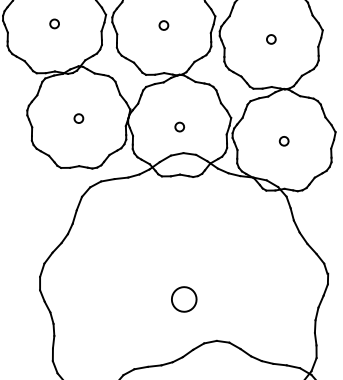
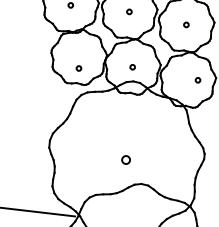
circle: (78, 118) -> (78, 68), moved
circle: (283, 141) -> (197, 80), moved
circle: (182, 298) -> (125, 159), size x0.6

